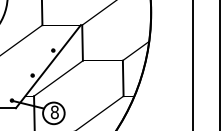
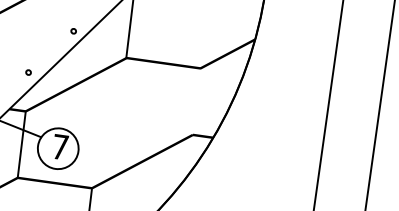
line: (122, 78) -> (195, 101), removed
text: (54, 112) -> (59, 147), 8 -> 7

